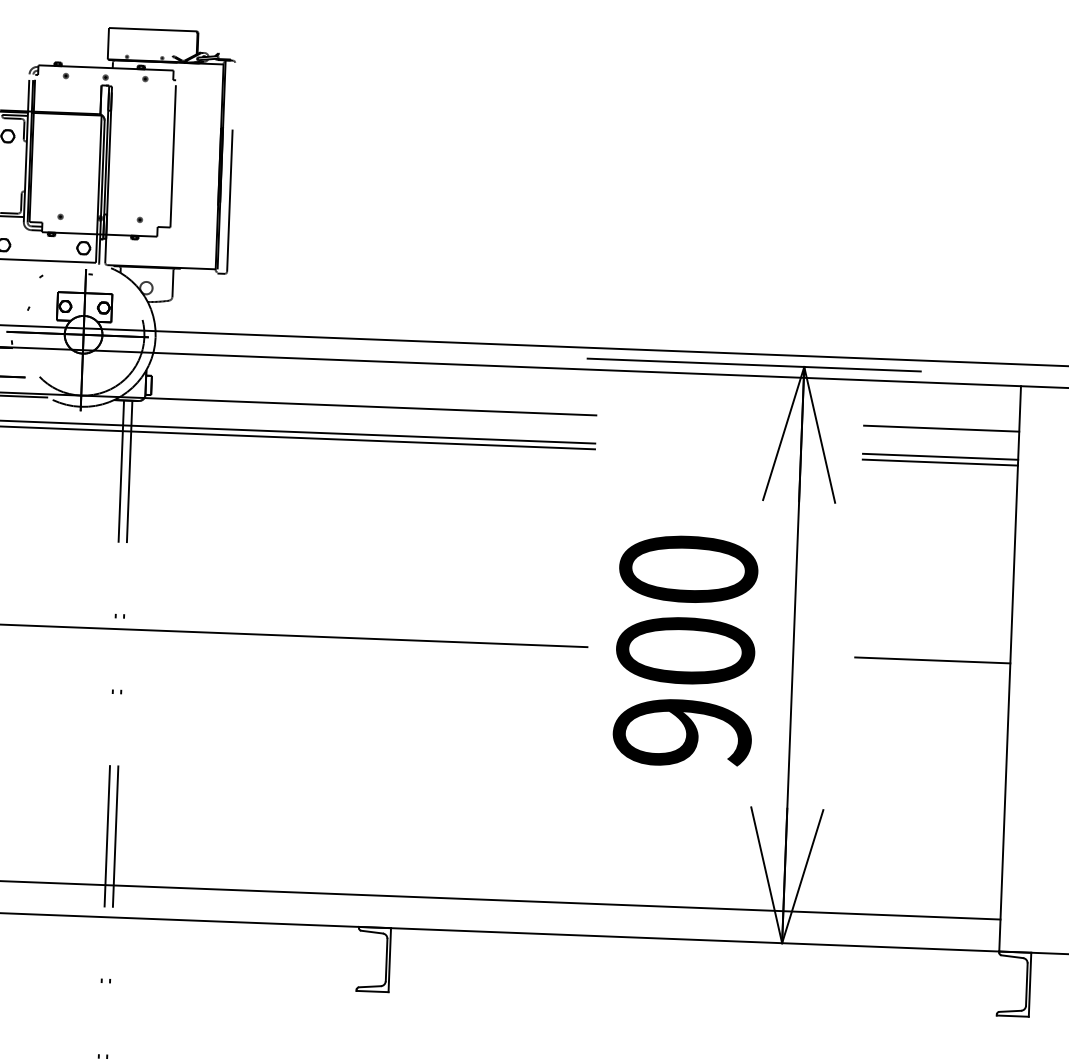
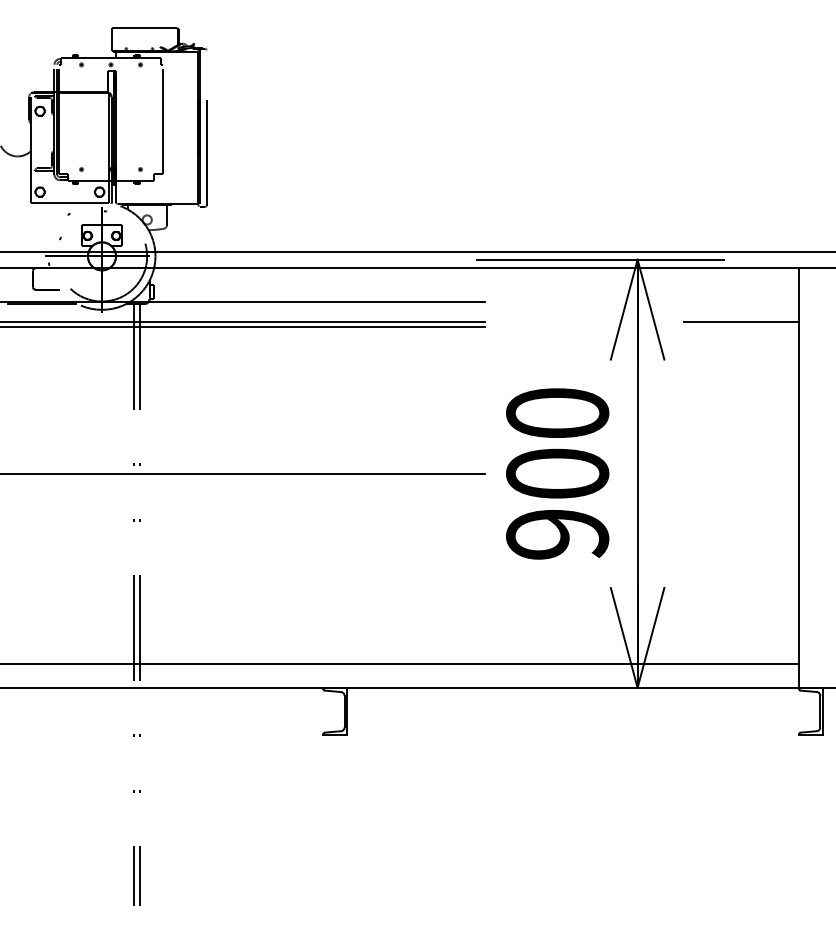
line: (940, 428) -> (740, 301), removed
line: (939, 462) -> (740, 326), removed
line: (931, 660) -> (740, 473), removed

